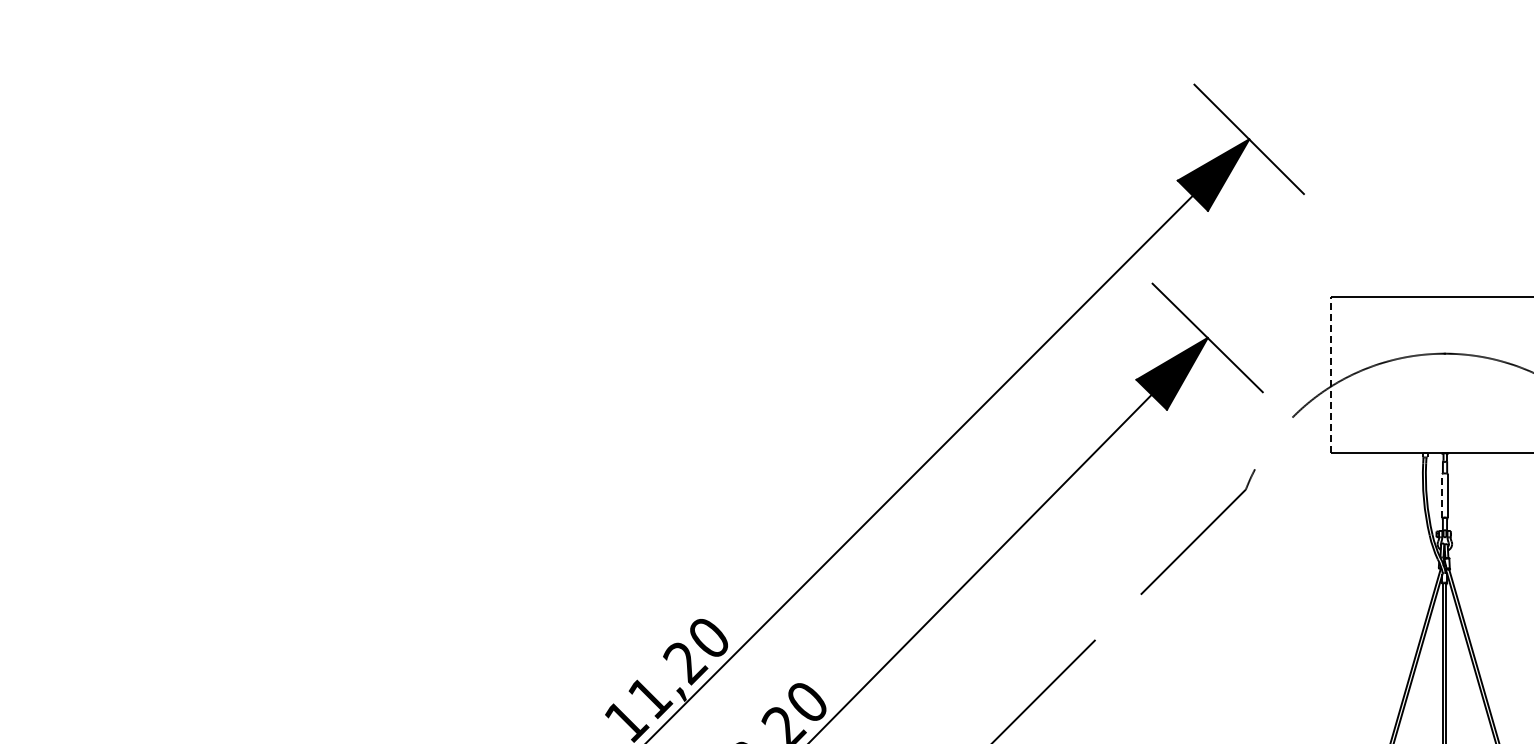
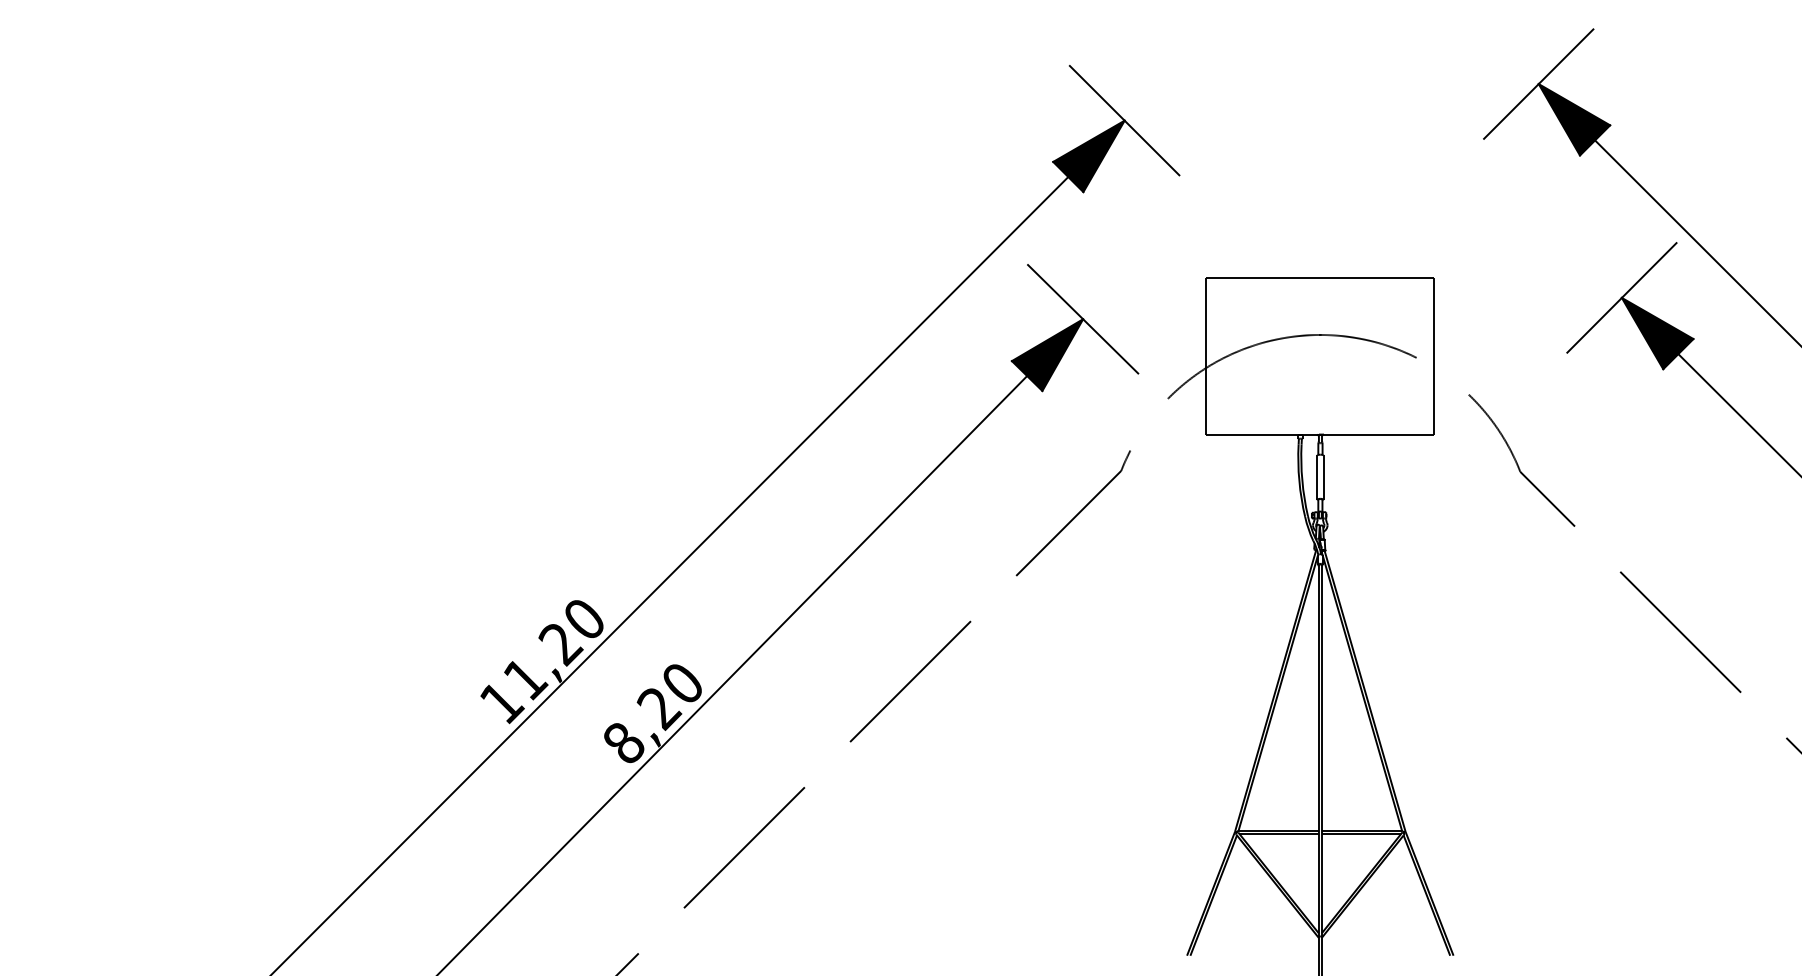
line: (1331, 374) -> (1206, 355), dashed -> solid
line: (1442, 496) -> (1317, 477), dashed -> solid

